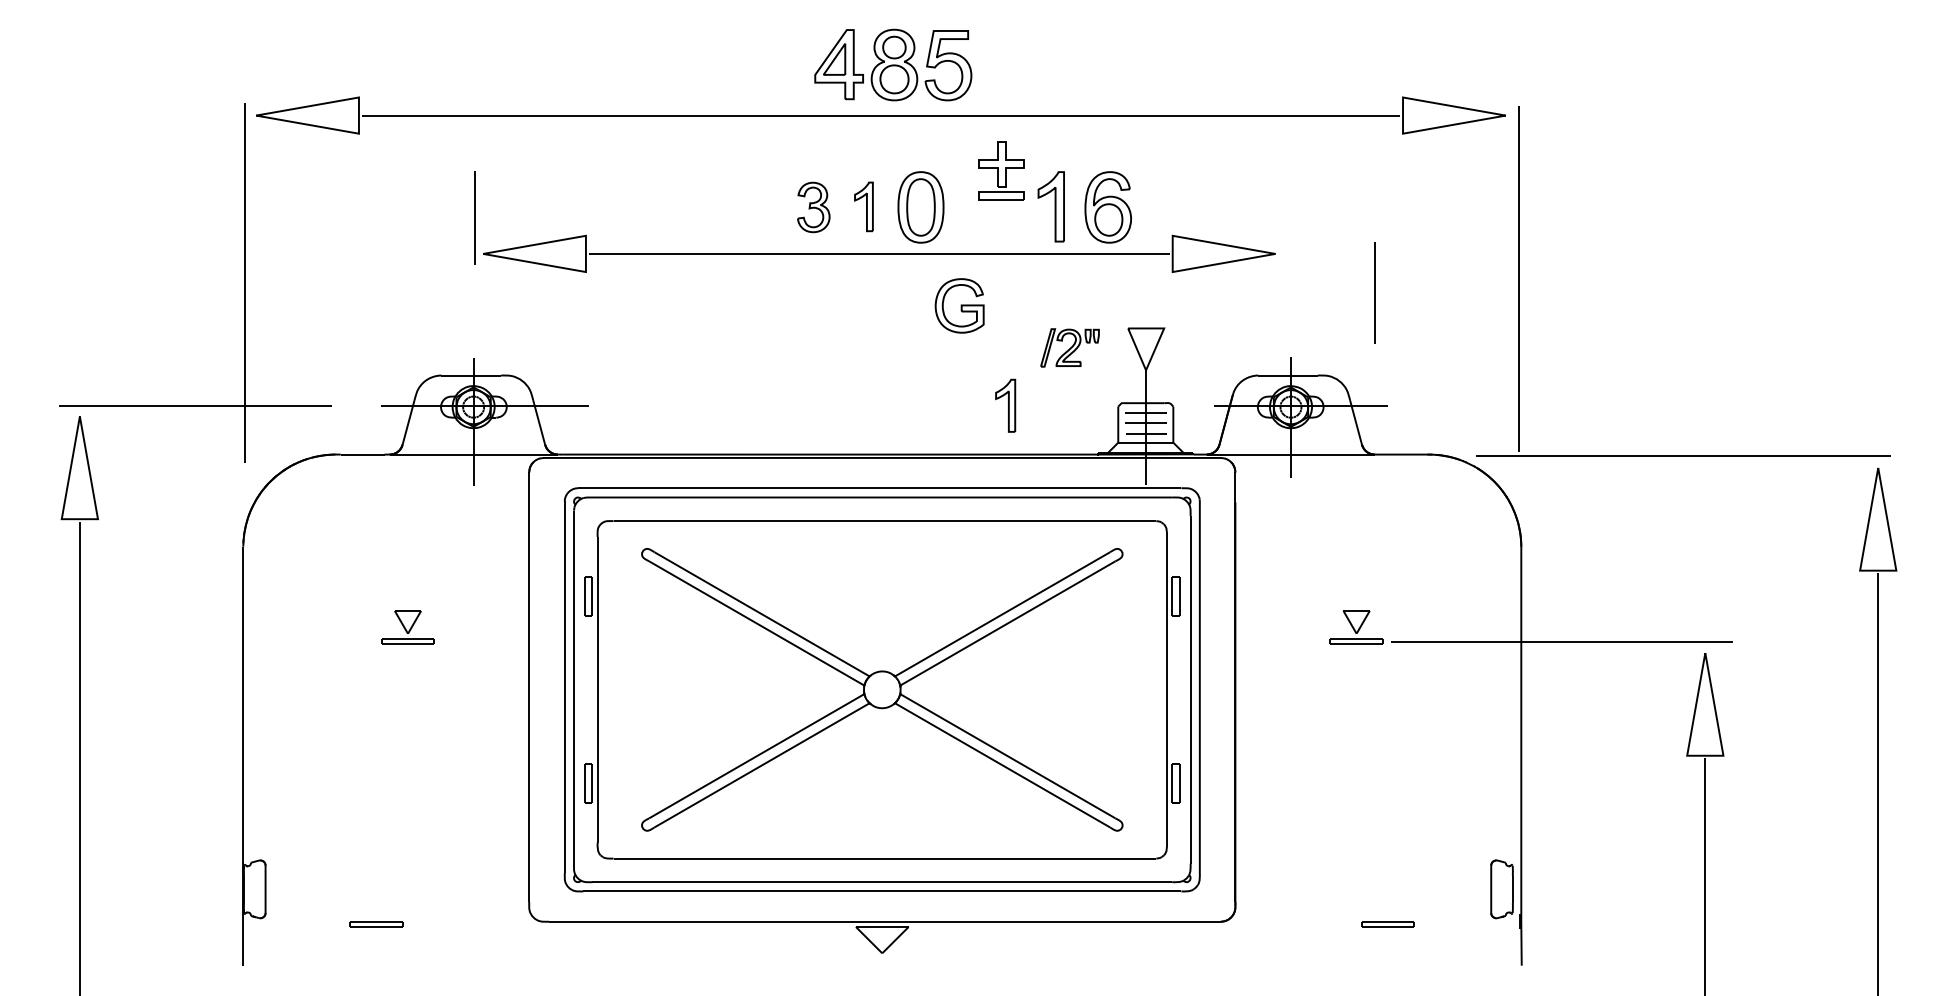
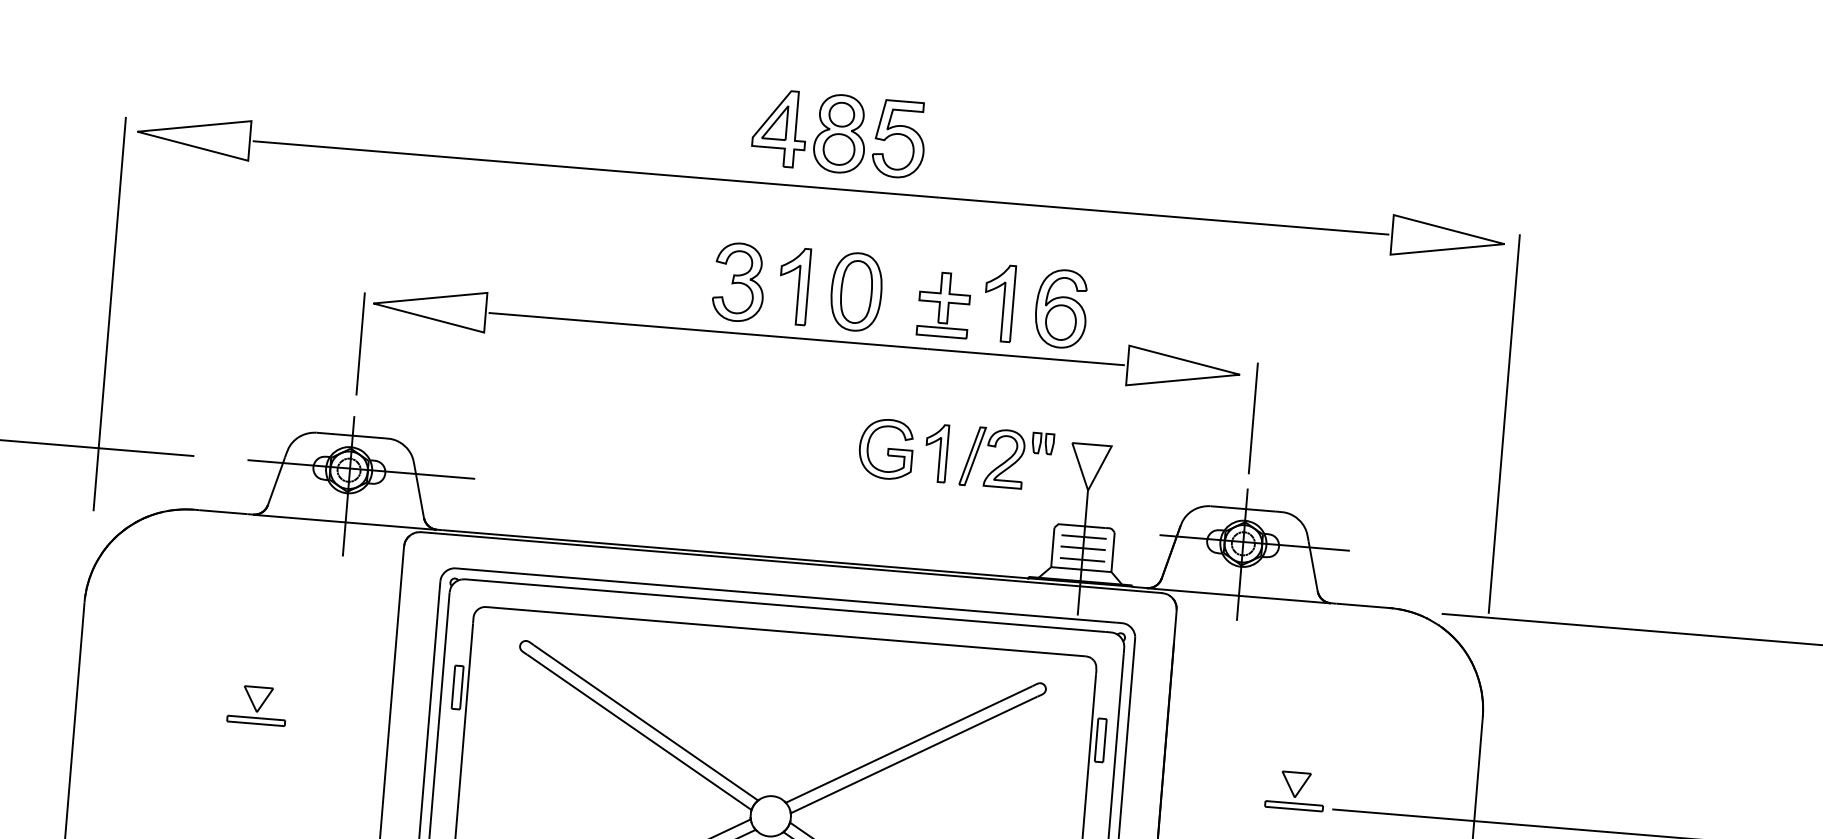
part: (1001, 170) -> (944, 304), moved
part: (863, 206) -> (793, 285), size x1.43
part: (813, 207) -> (738, 282), size x1.43
line: (474, 217) -> (360, 343), moved
line: (1374, 292) -> (1253, 418), moved
part: (959, 305) -> (886, 448), moved
part: (1069, 347) -> (1006, 458), size x1.43
part: (1005, 405) -> (936, 452), moved

